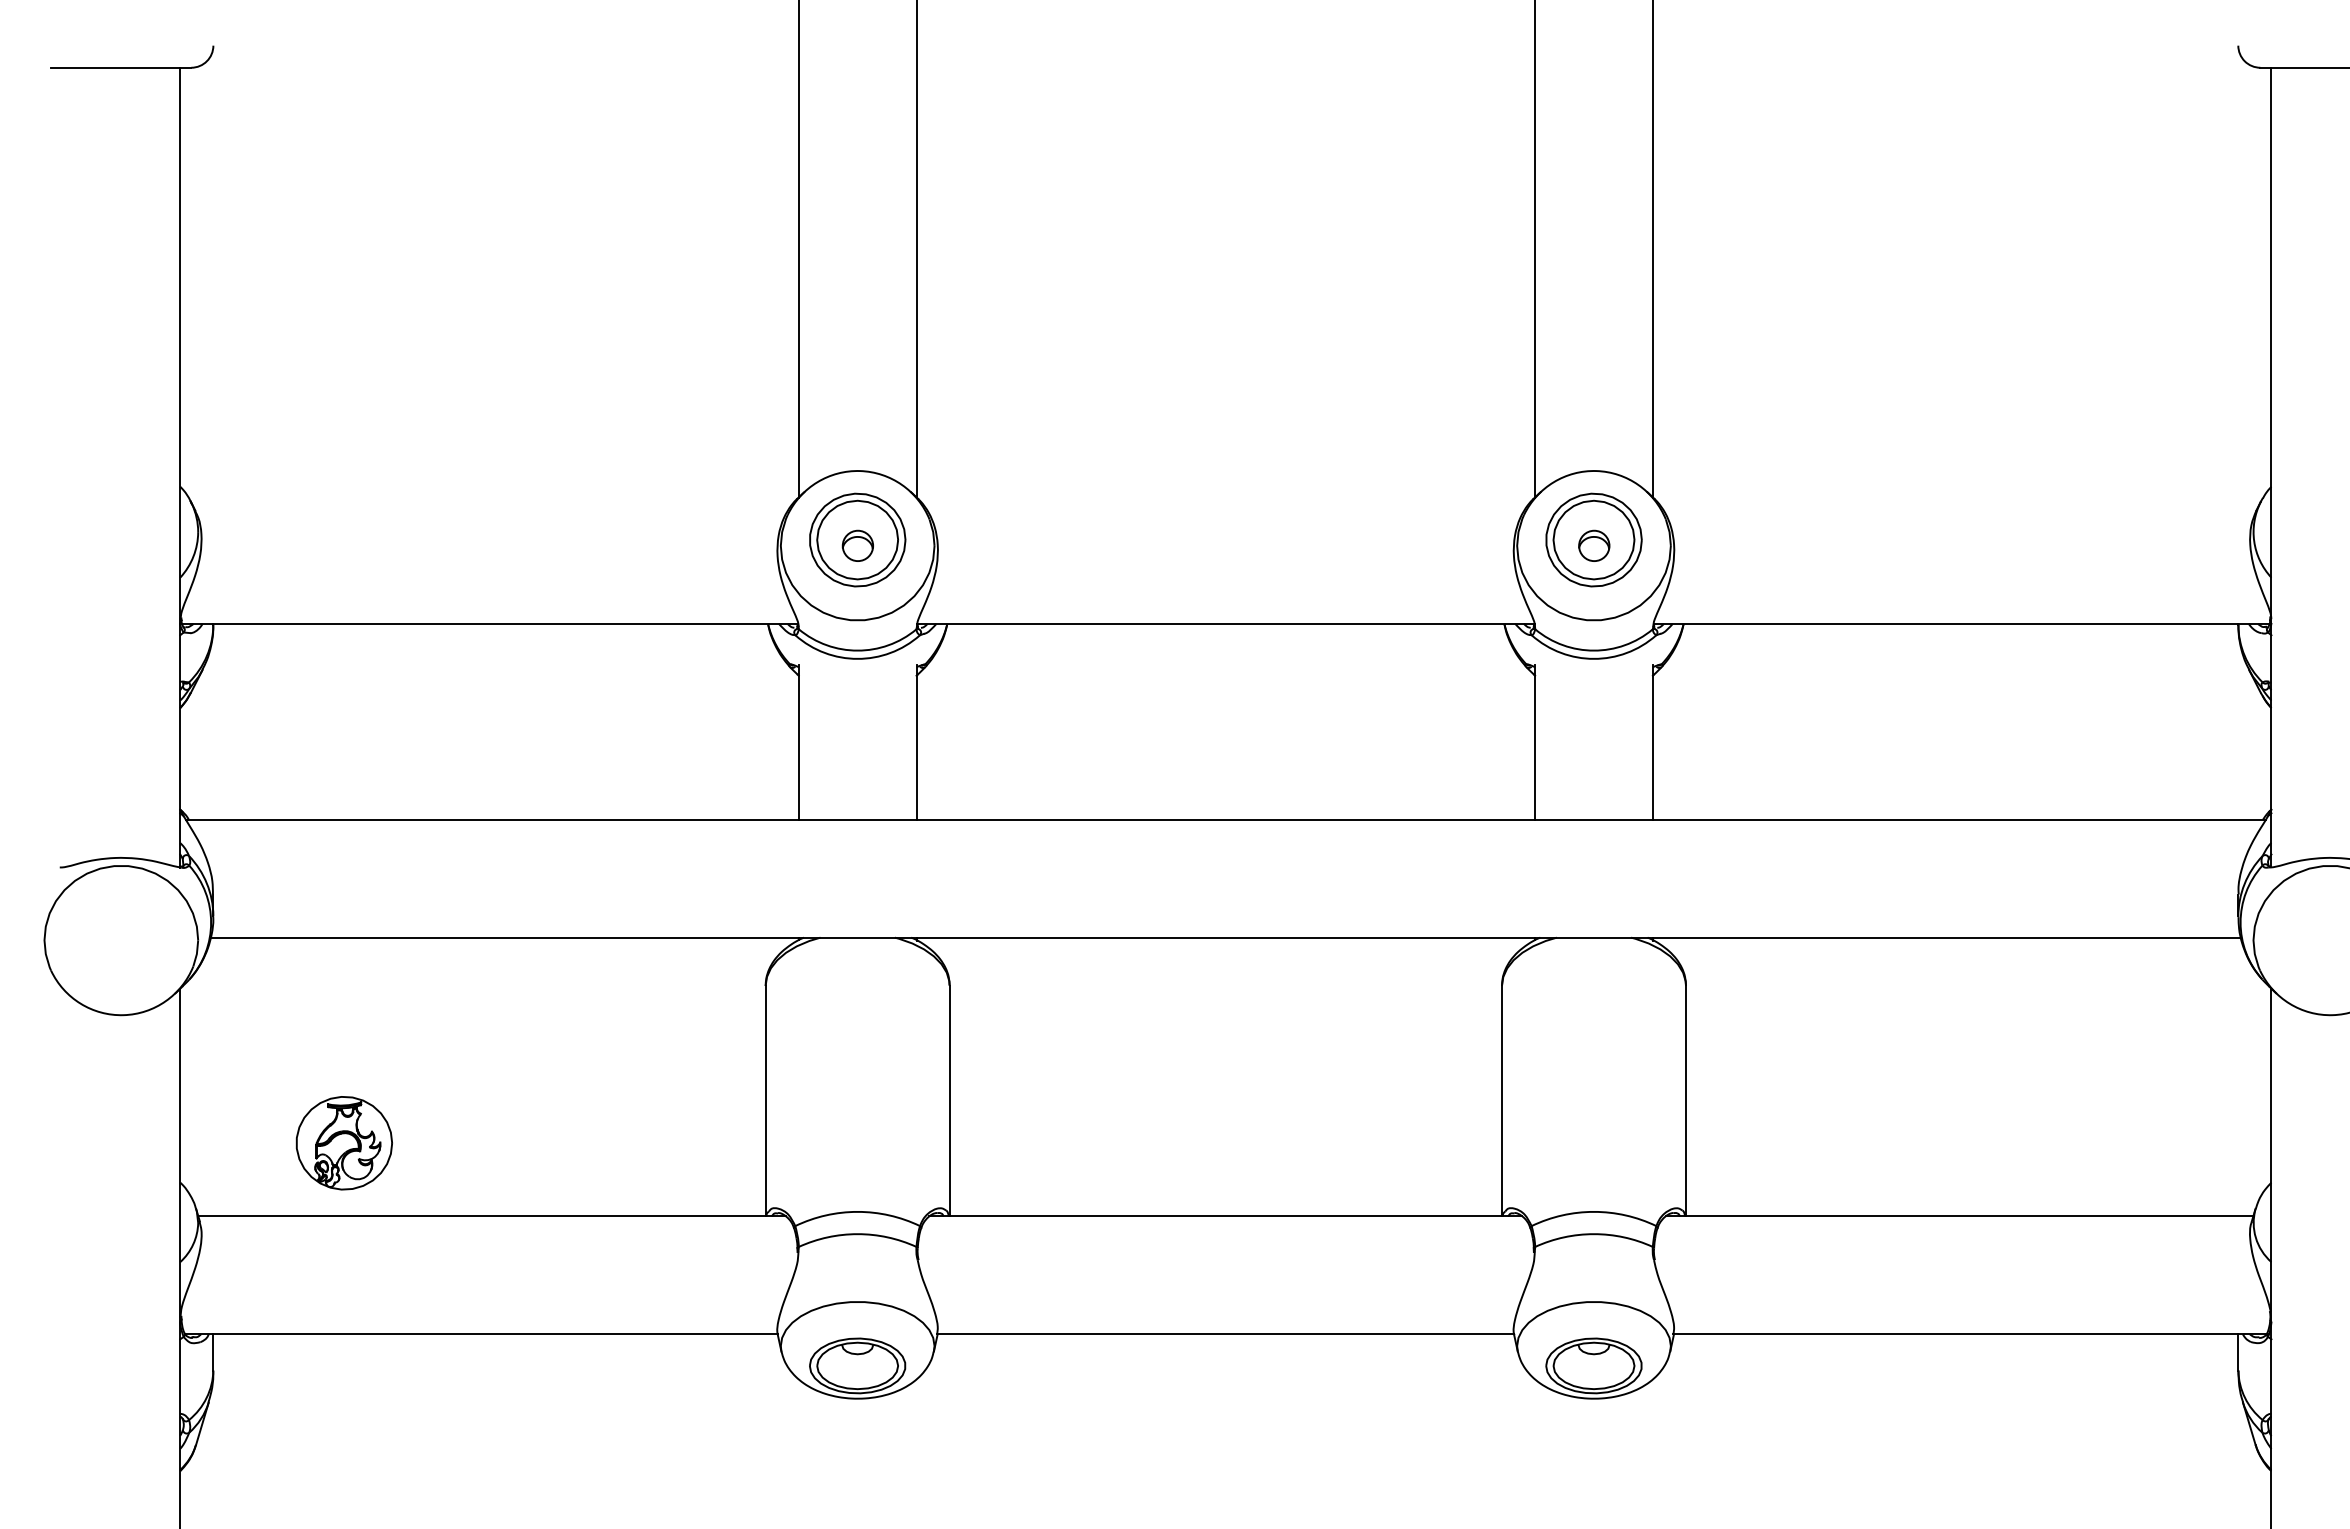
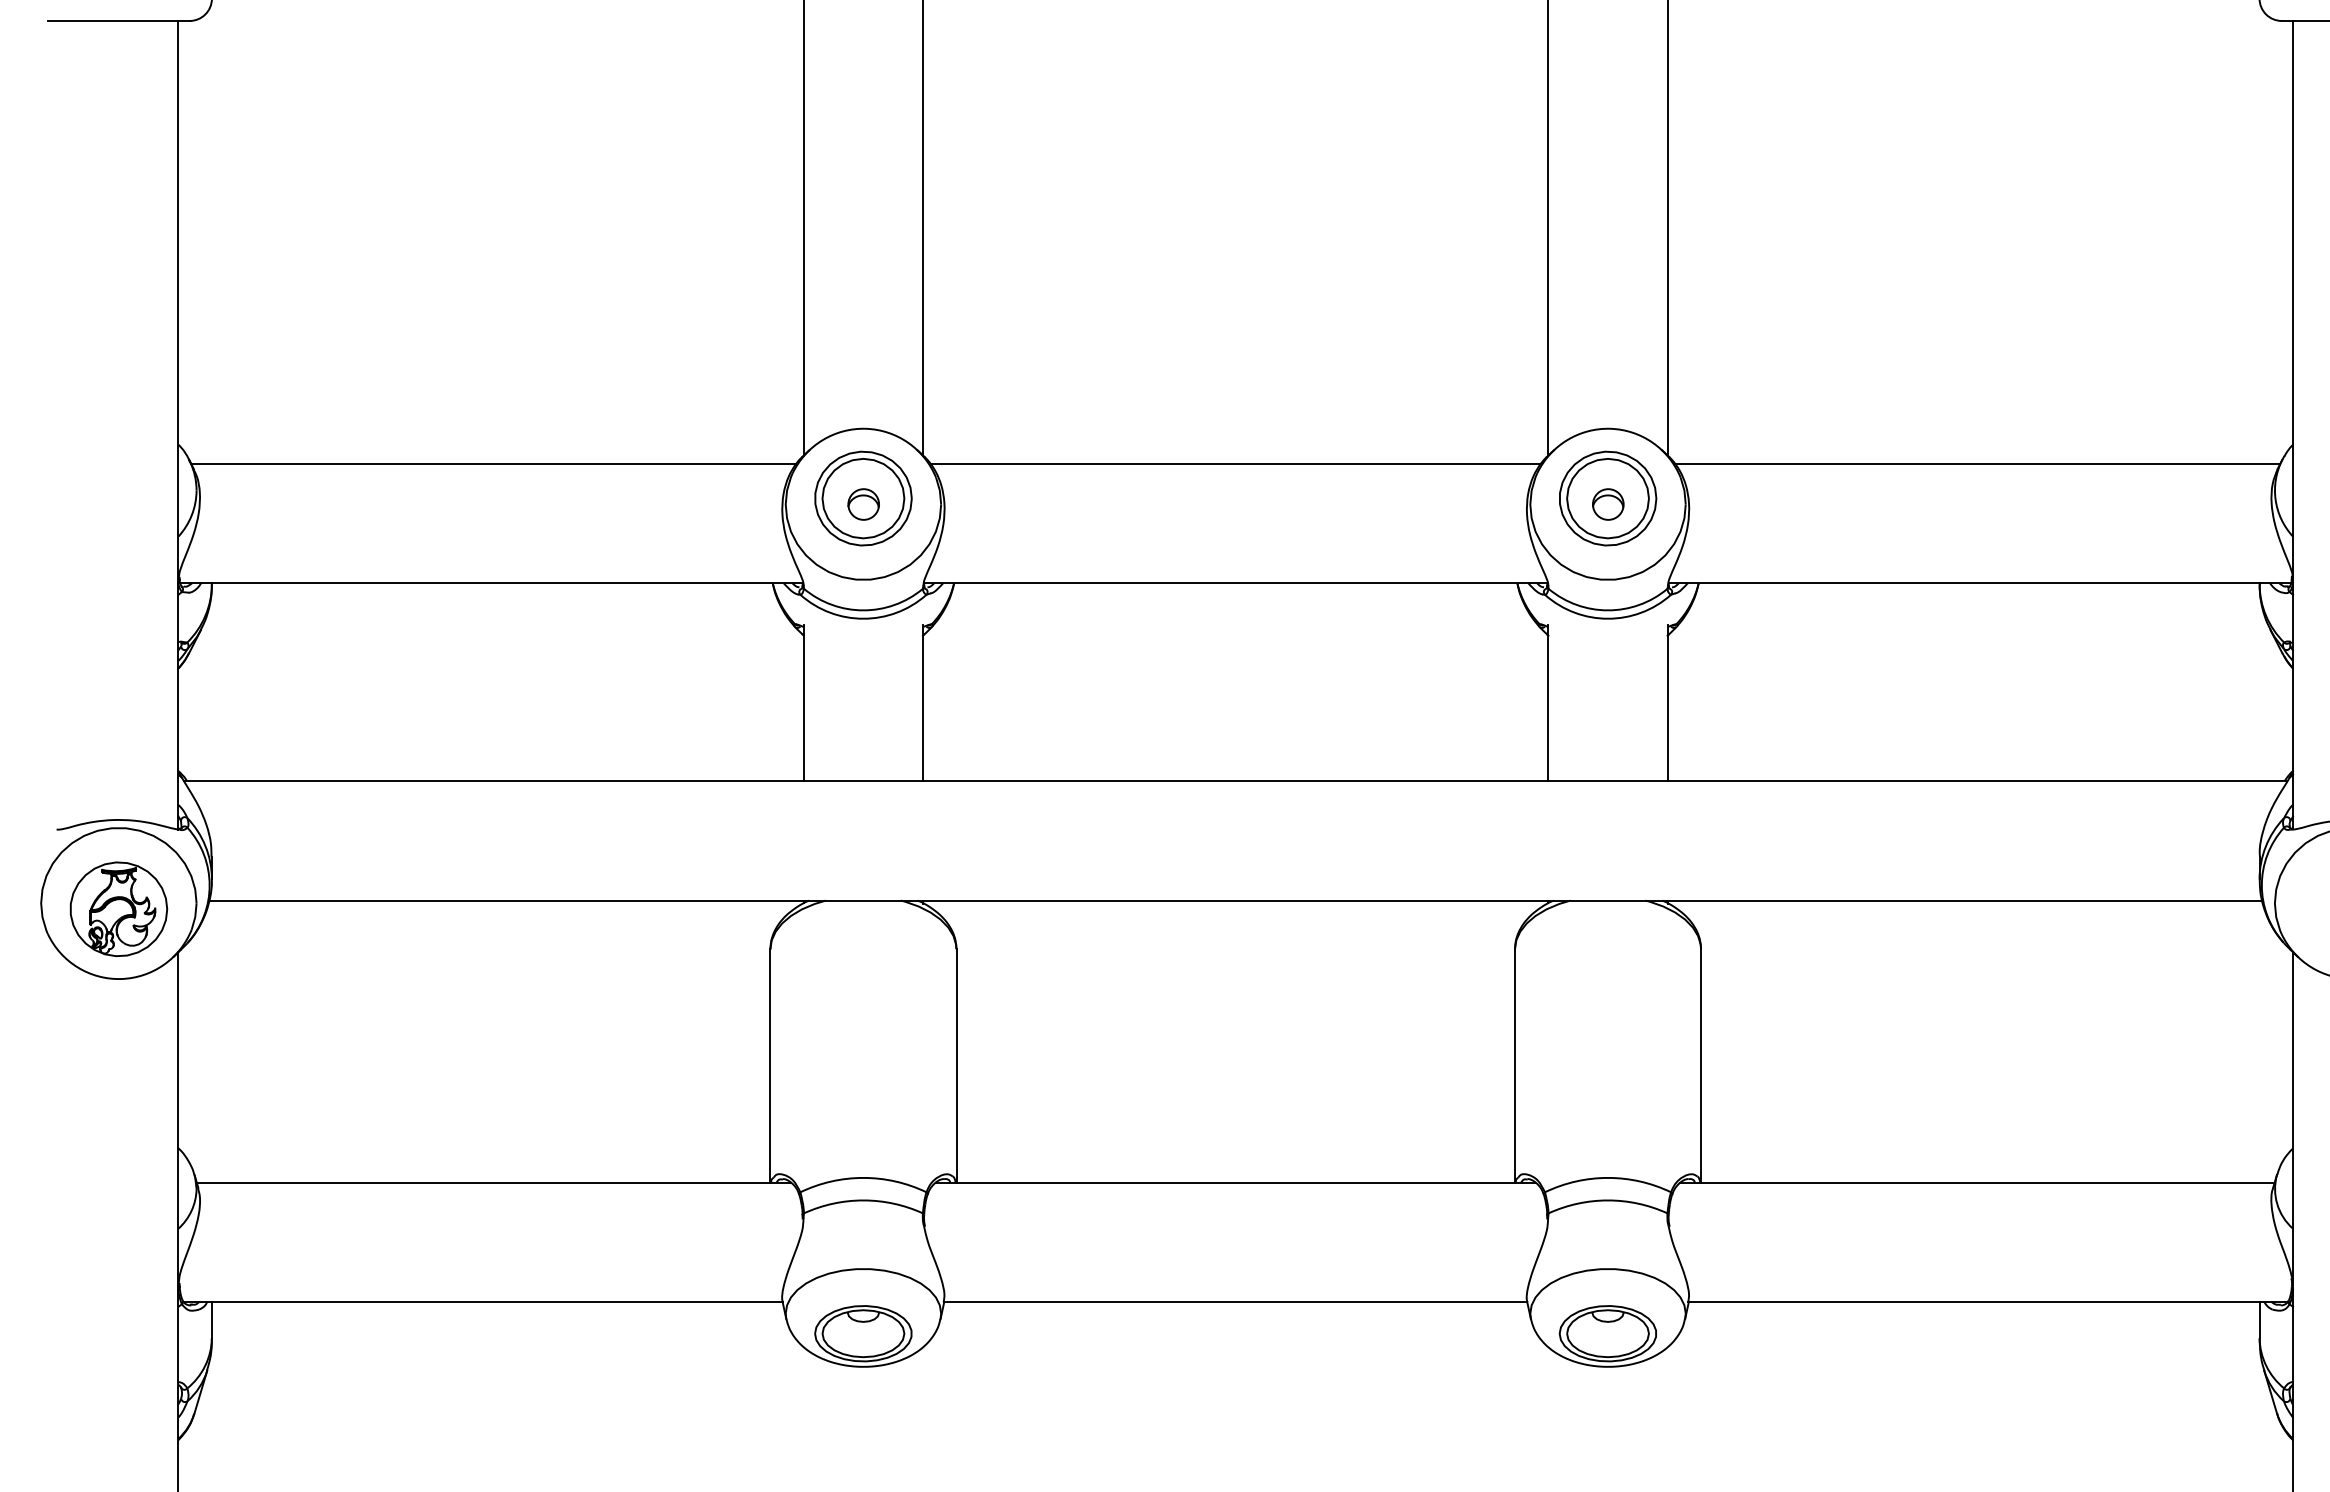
line: (491, 506) -> (493, 464), added
line: (1225, 506) -> (1235, 464), added
line: (1959, 506) -> (1977, 464), added
part: (343, 1143) -> (118, 909), moved

